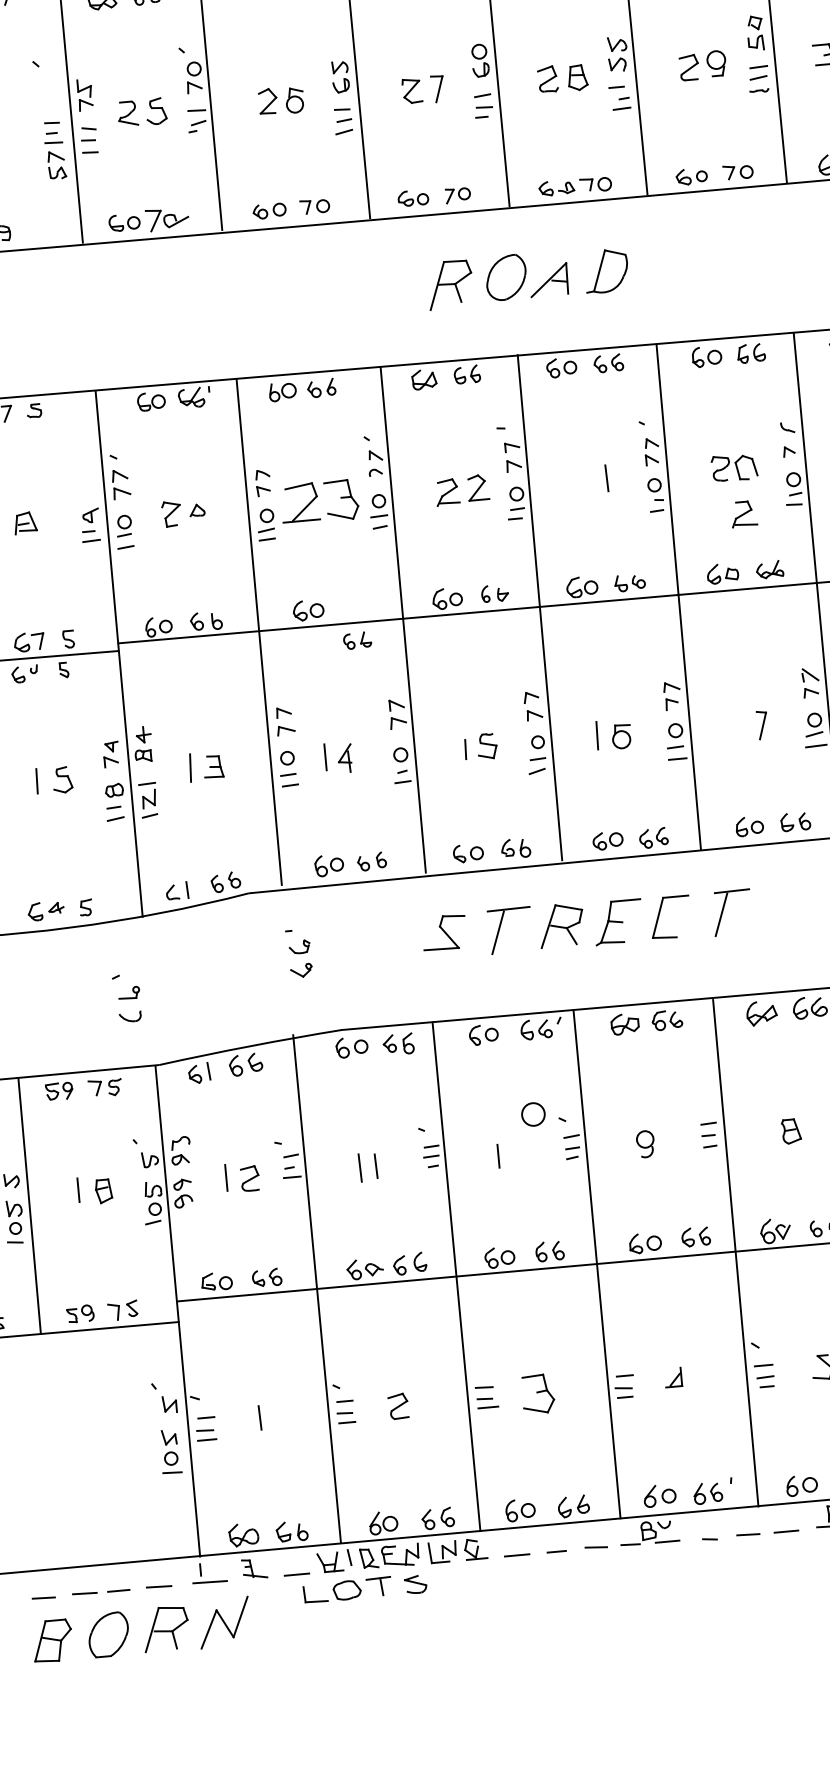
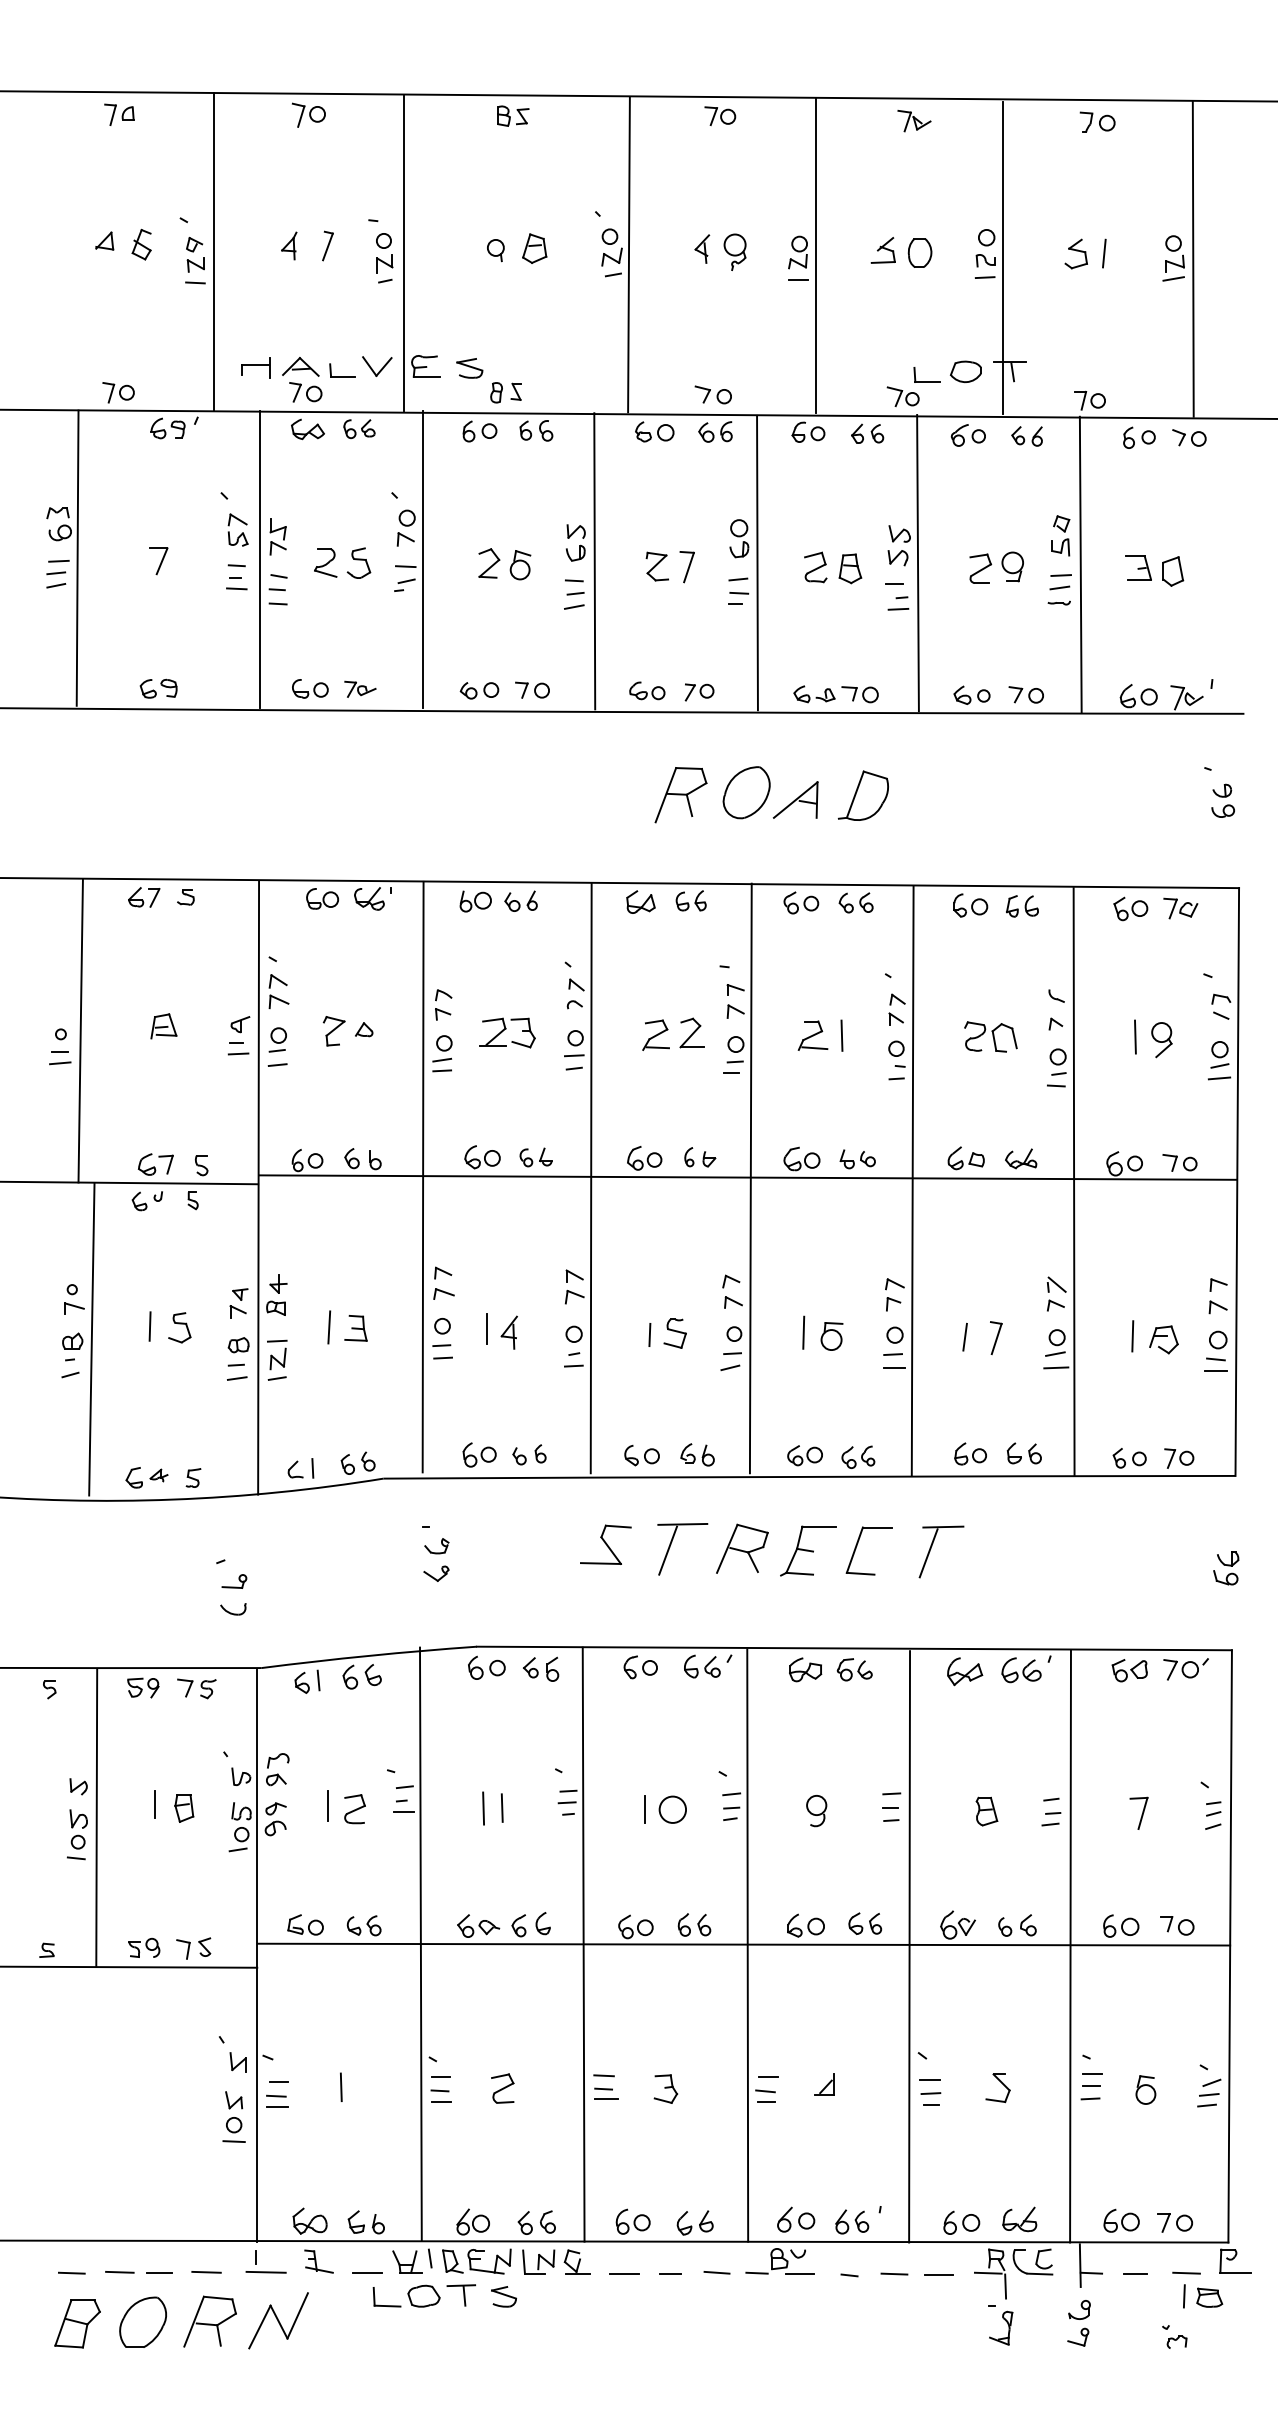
part: (56, 164) -> (237, 529), moved
part: (167, 218) -> (360, 688), size x0.62
part: (320, 501) -> (507, 1032), size x0.62
part: (743, 514) -> (812, 1035), moved
part: (357, 640) -> (535, 1157), moved
line: (735, 726) -> (964, 1336), added
circle: (533, 1114) -> (672, 1809), moved
part: (537, 1393) -> (665, 2088), size x0.62

